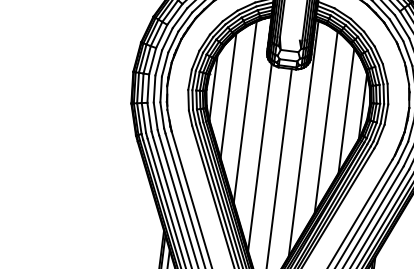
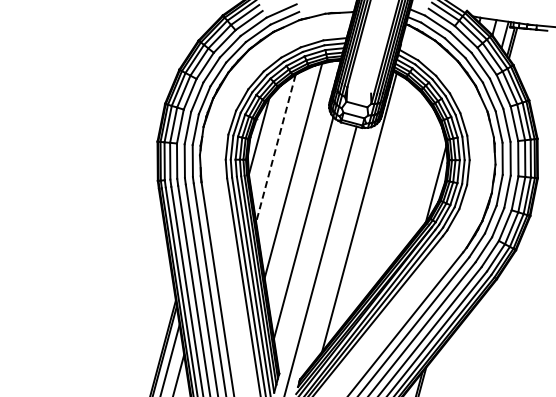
line: (228, 96) -> (275, 149), solid -> dashed
line: (346, 110) -> (415, 185), removed
line: (325, 122) -> (388, 196), removed

